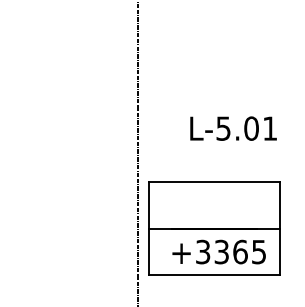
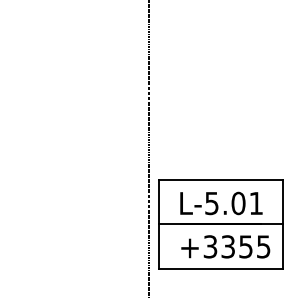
text: (233, 128) -> (221, 203), moved
text: (240, 251) -> (246, 246), +3365 -> +3355

